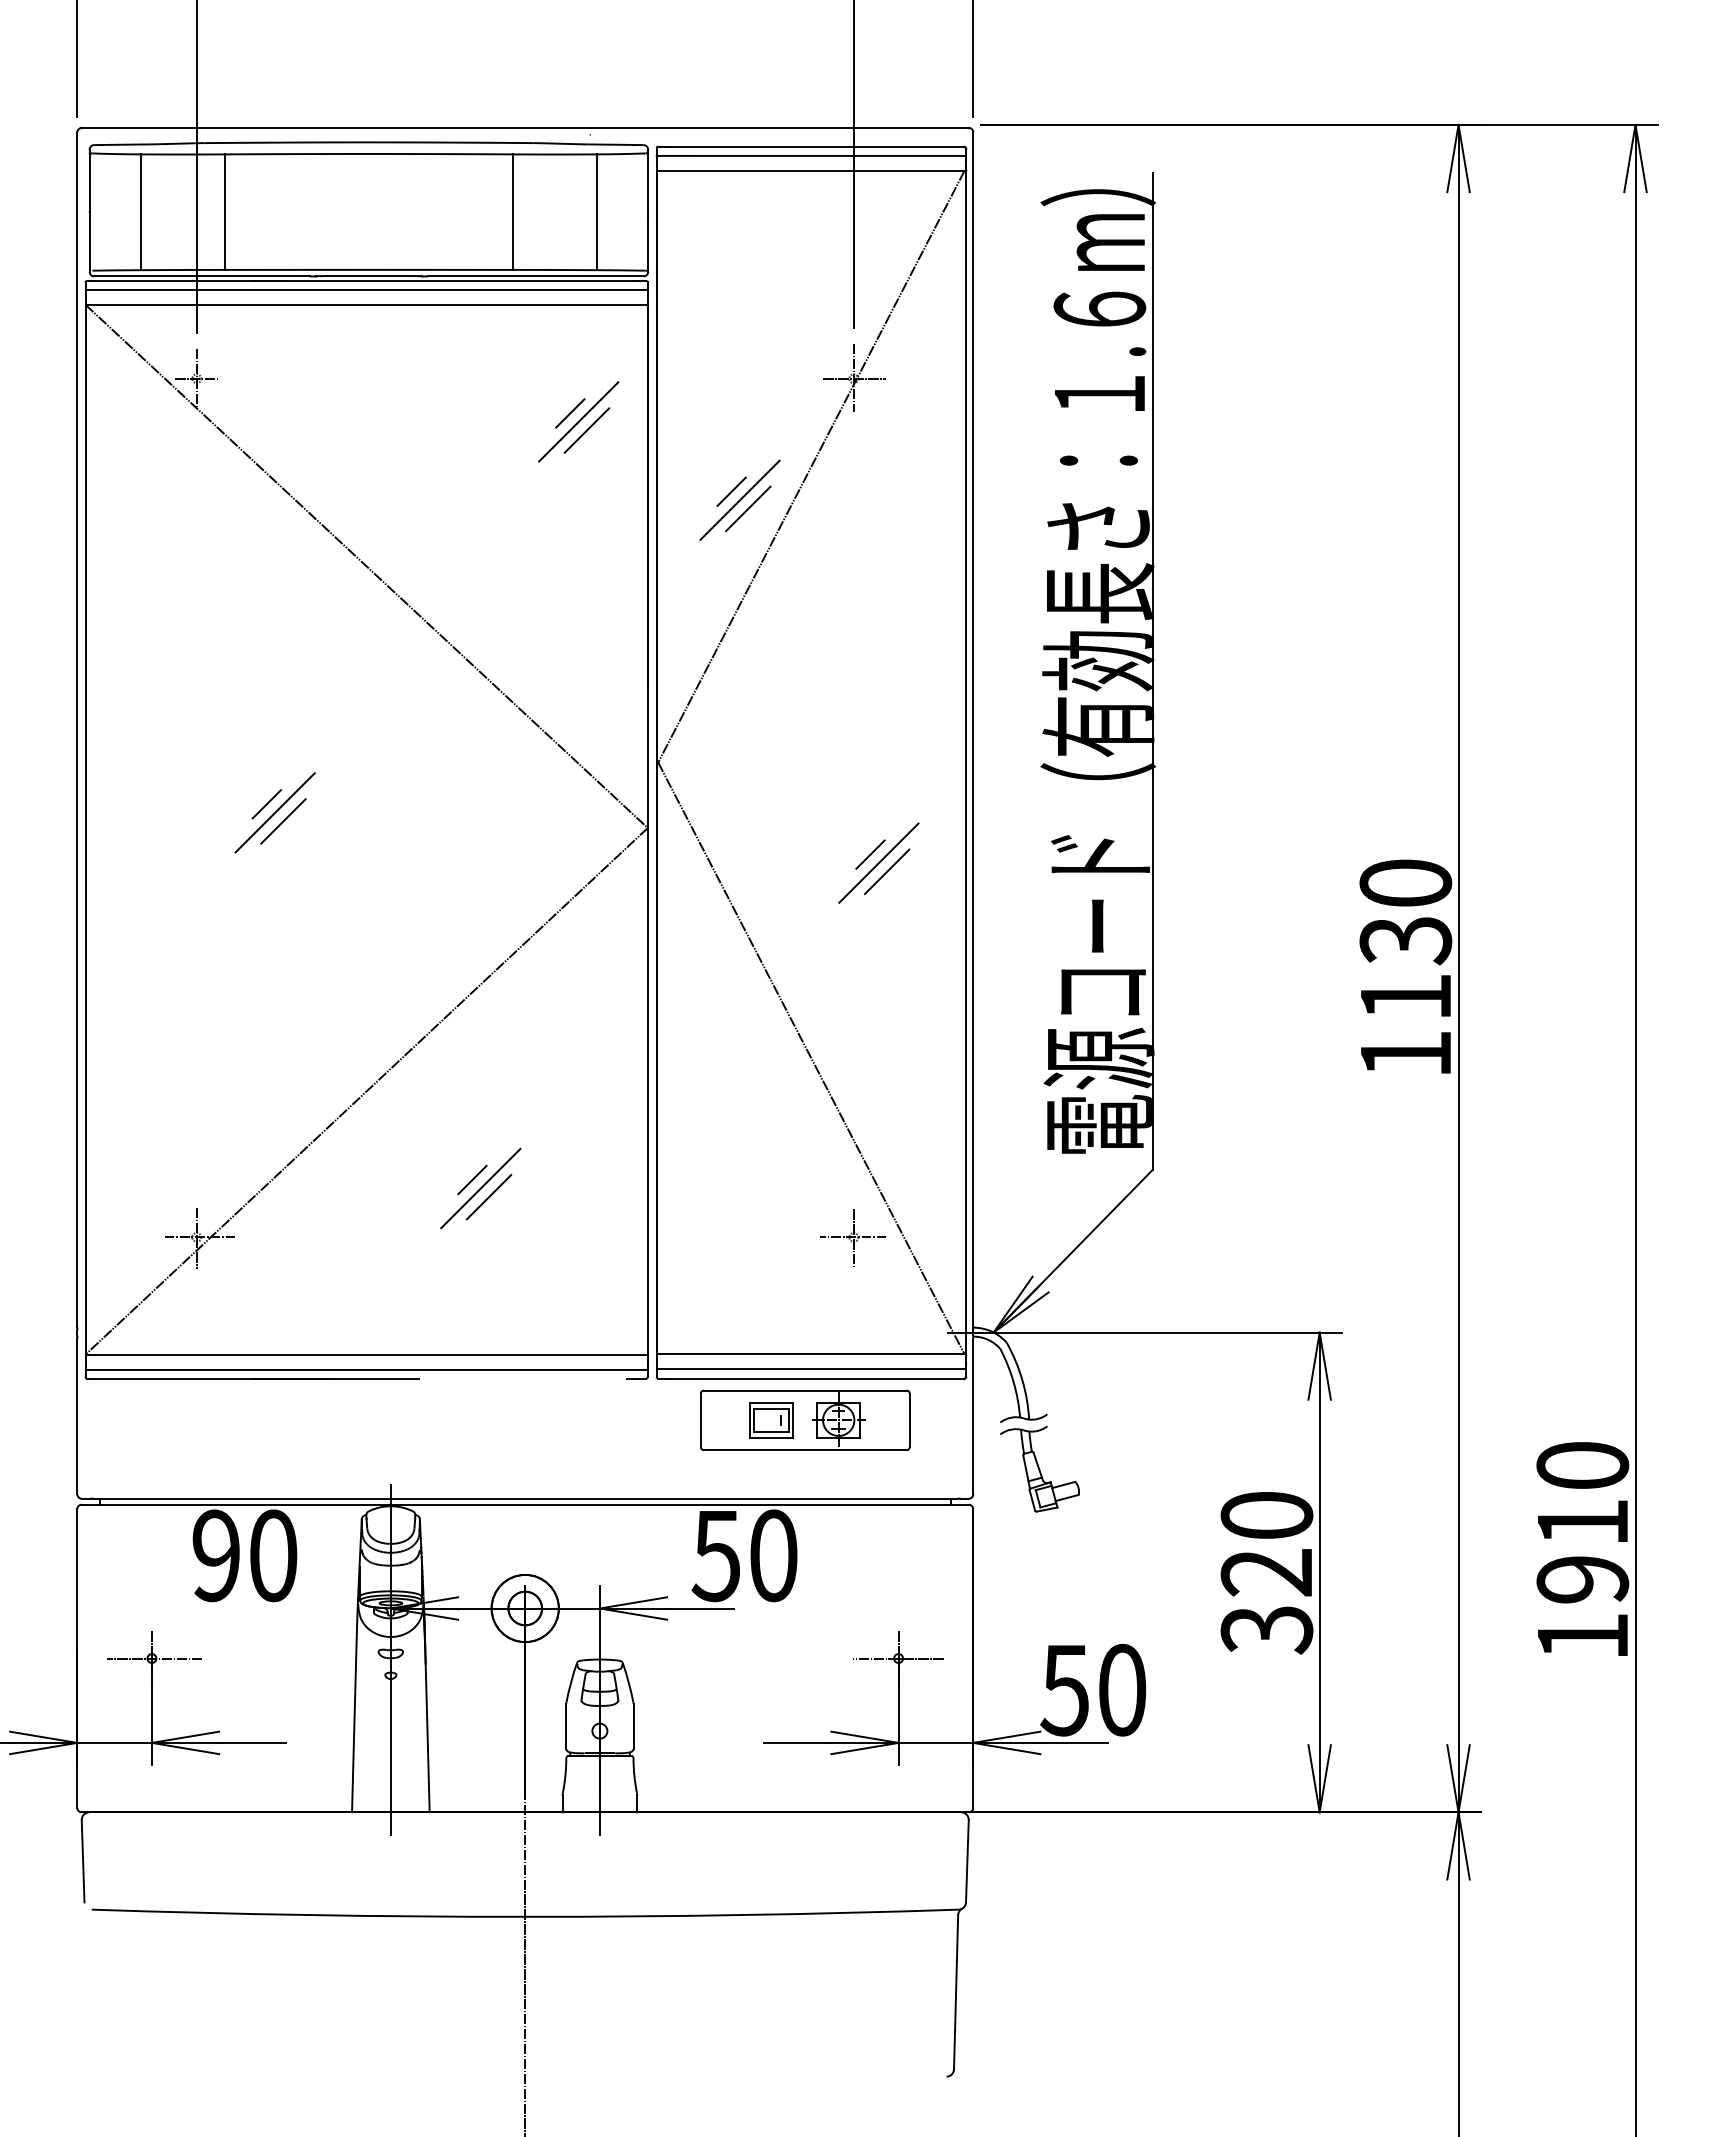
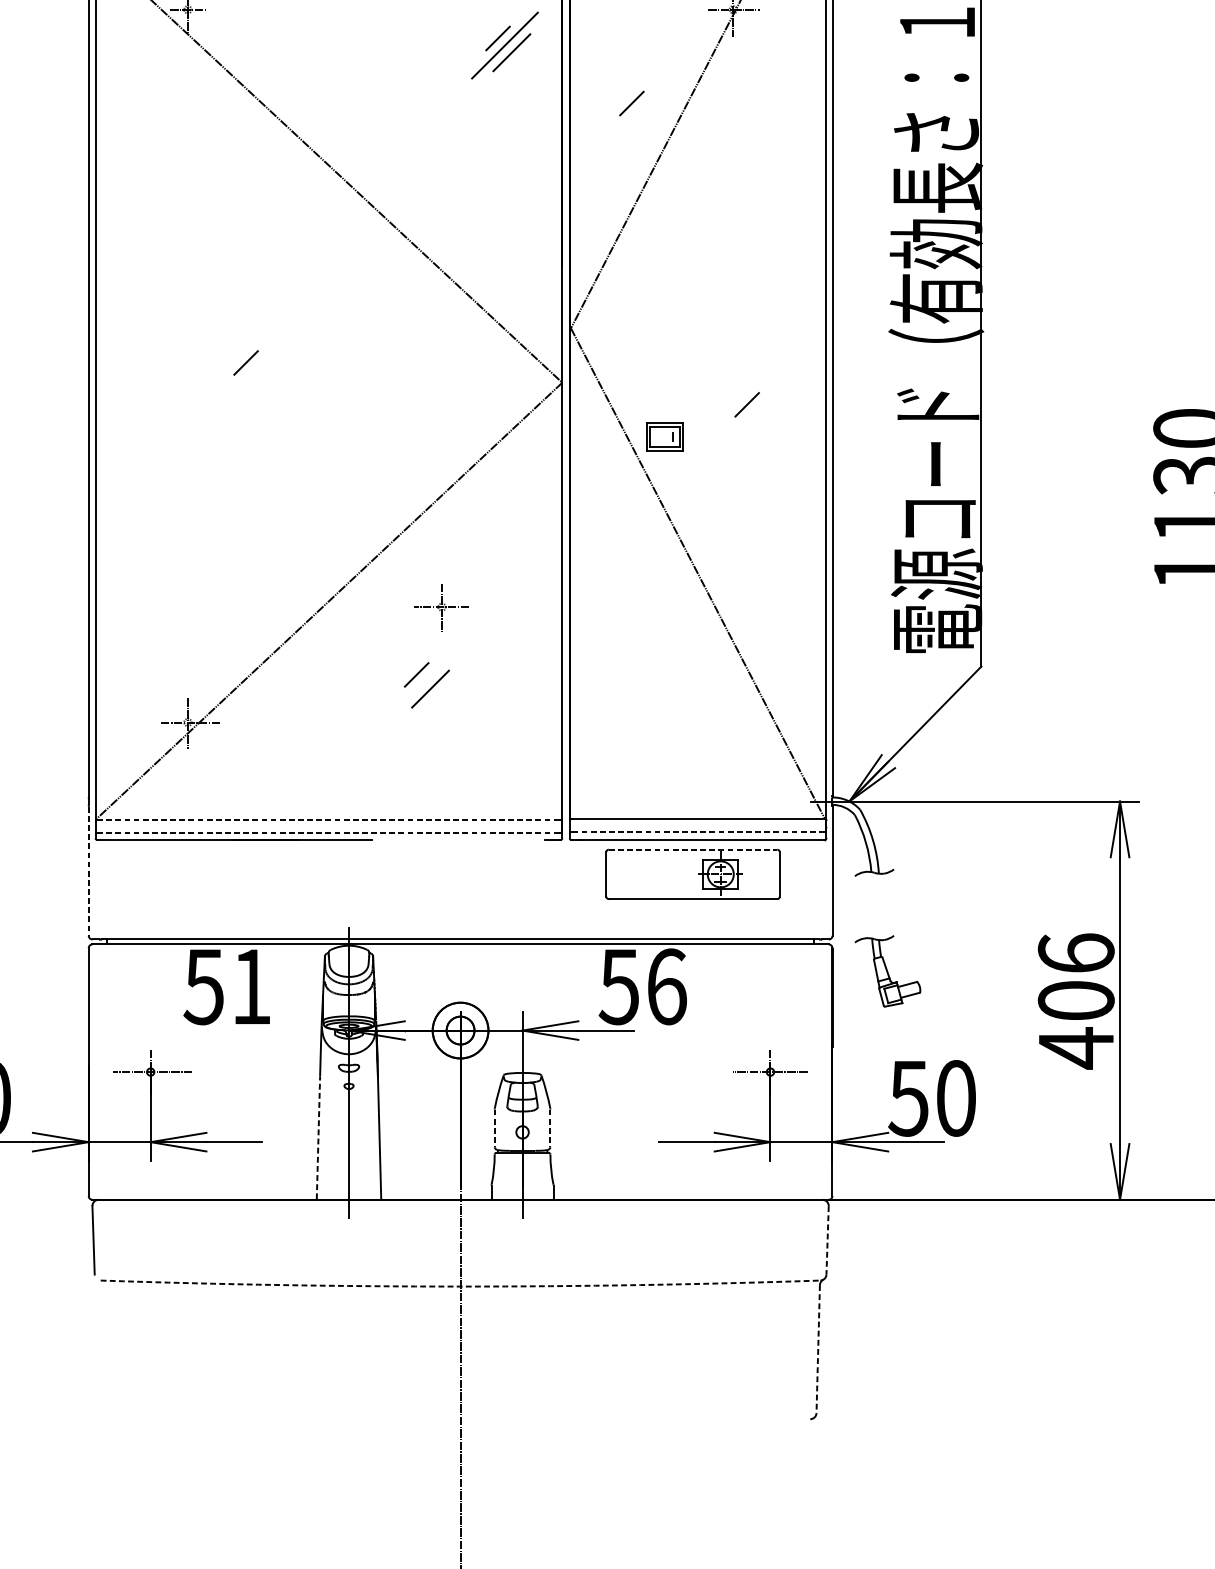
line: (739, 499) -> (638, 110), removed
line: (748, 508) -> (645, 117), removed
line: (274, 812) -> (252, 369), removed
line: (283, 821) -> (259, 377), removed
line: (878, 862) -> (753, 411), removed
line: (886, 871) -> (760, 418), removed
line: (480, 1188) -> (423, 681), removed
part: (852, 1237) -> (440, 607), moved
line: (366, 1354) -> (328, 819), solid -> dashed
line: (366, 1369) -> (328, 832), solid -> dashed
line: (811, 1369) -> (698, 832), solid -> dashed
line: (805, 1390) -> (693, 849), solid -> dashed
line: (77, 1416) -> (88, 871), solid -> dashed
part: (771, 1420) -> (665, 437), moved
part: (1039, 1468) -> (887, 970), moved
text: (244, 1555) -> (227, 986), 90 -> 51
text: (773, 1555) -> (666, 986), 50 -> 56
text: (1266, 1573) -> (1075, 1001), 320 -> 406
line: (566, 1726) -> (494, 1128), solid -> dashed
line: (633, 1726) -> (550, 1128), solid -> dashed
line: (354, 1737) -> (318, 1137), solid -> dashed
line: (967, 1861) -> (827, 1240), solid -> dashed
arc: (525, 1916) -> (460, 1286), solid -> dashed
line: (956, 1992) -> (818, 1349), solid -> dashed

